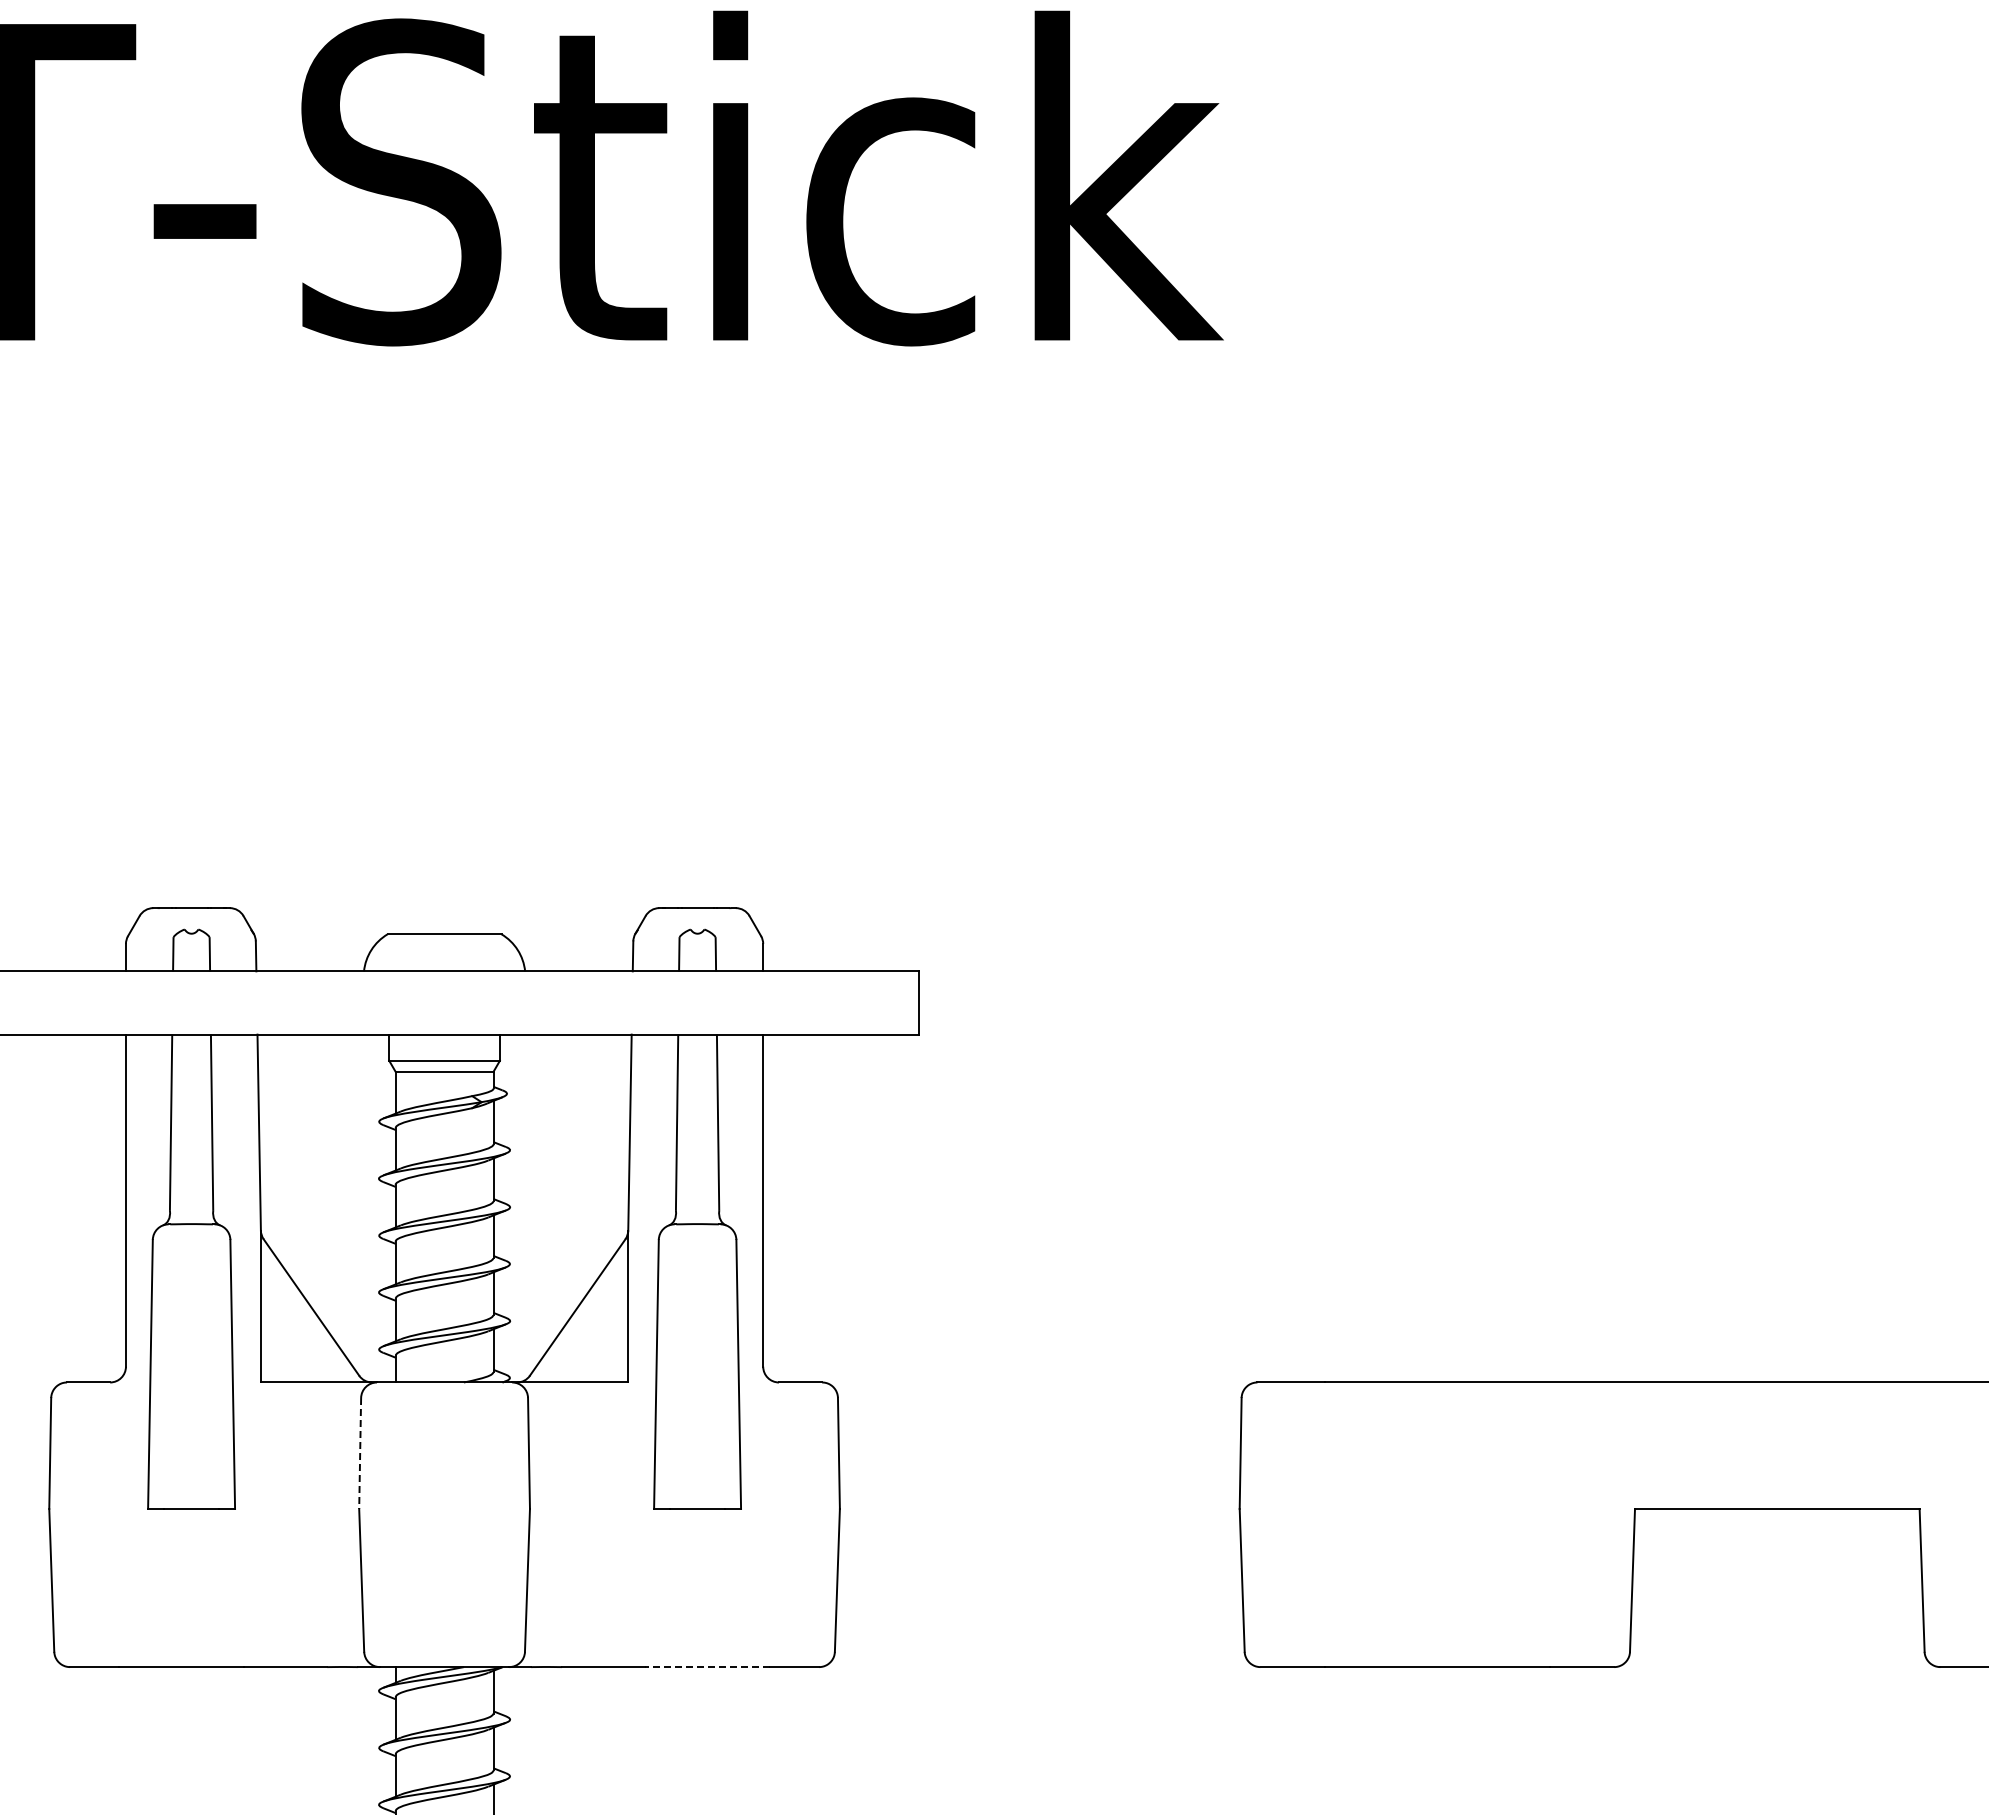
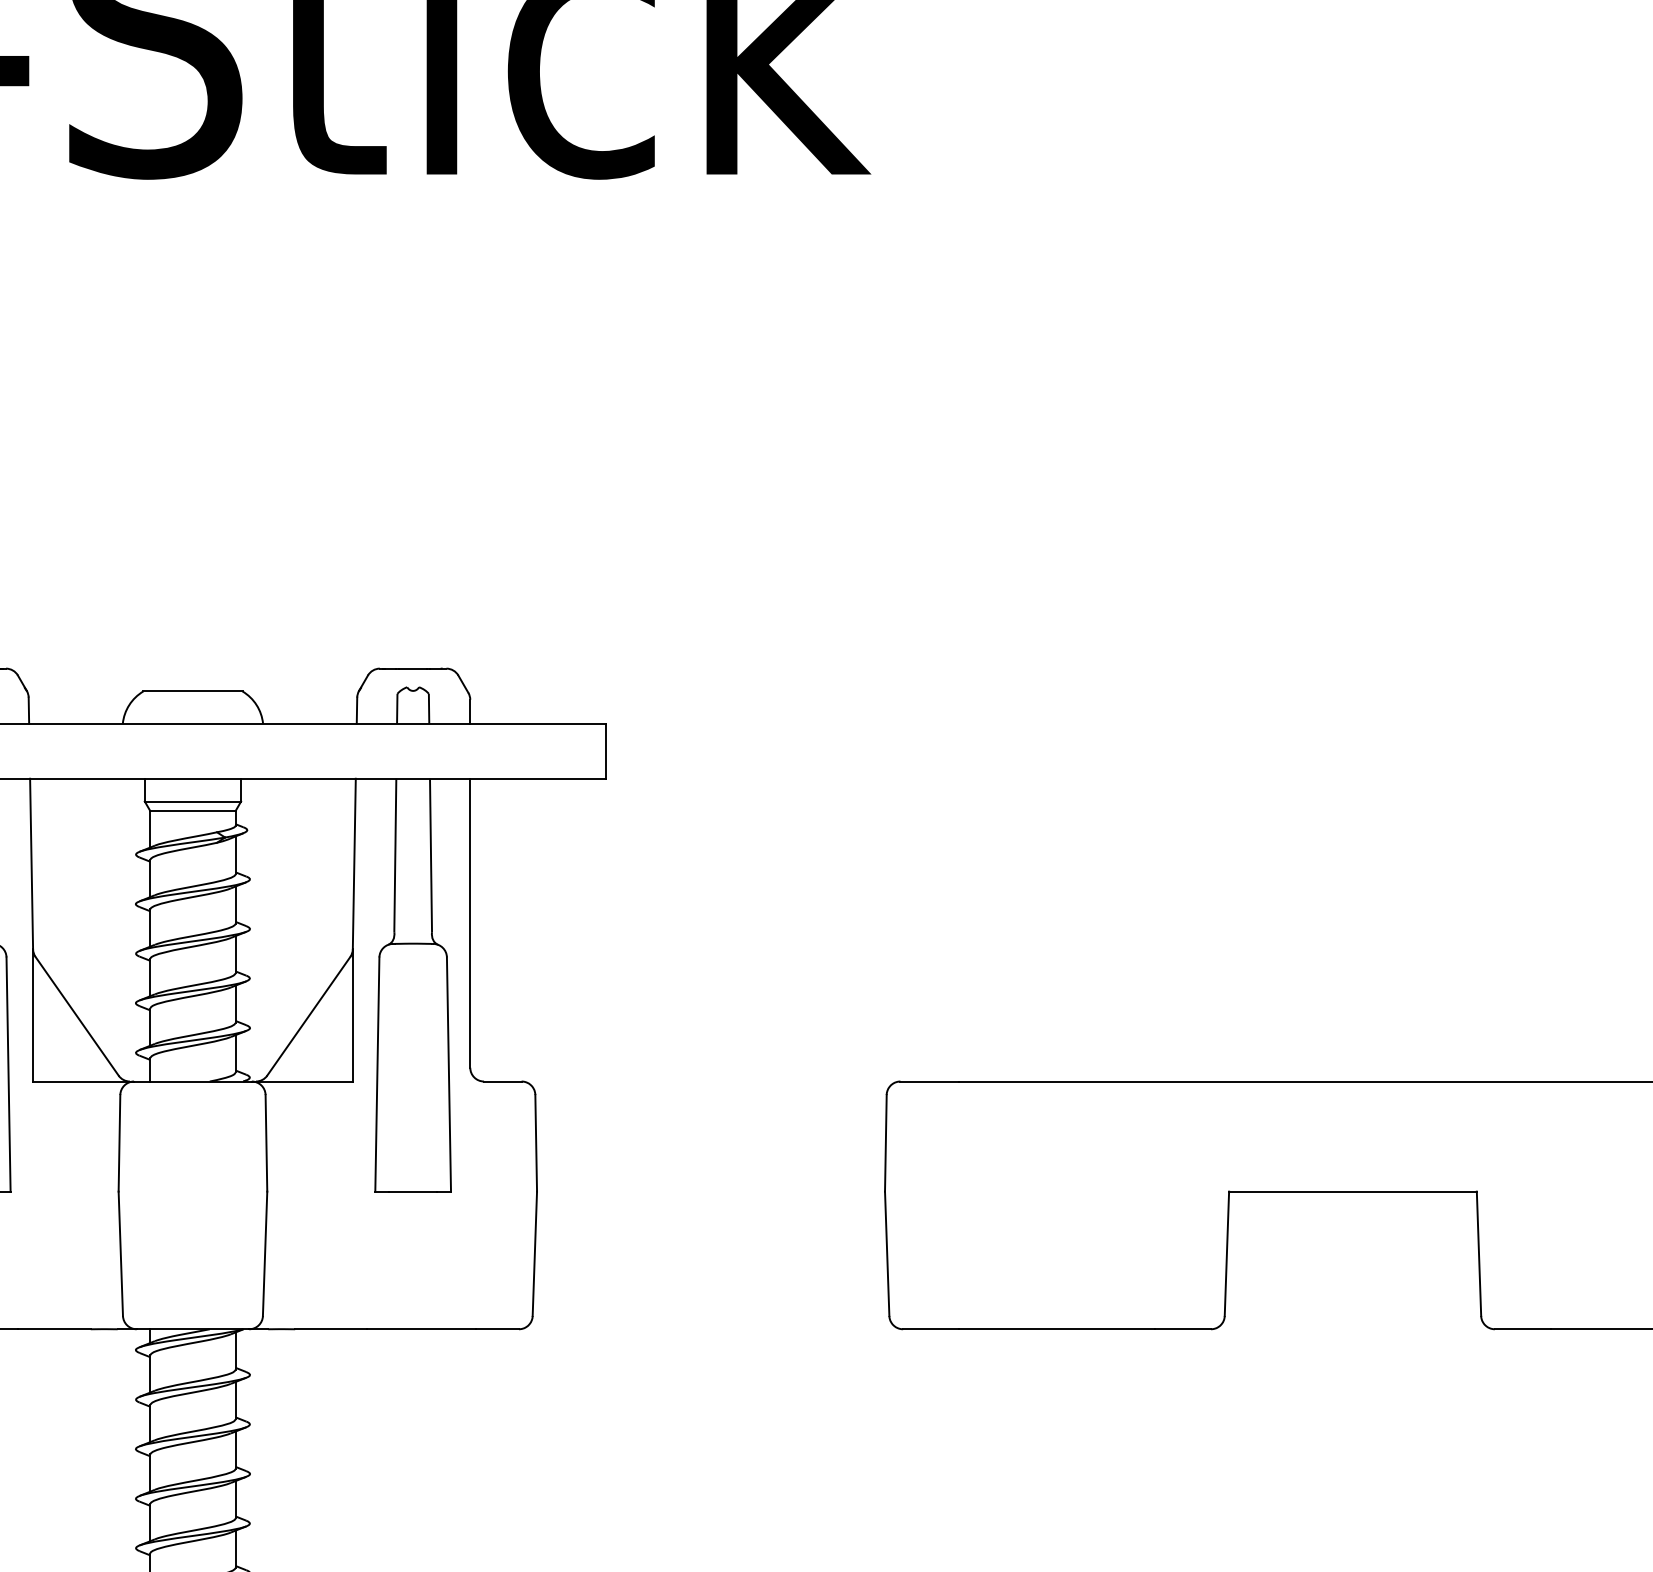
line: (360, 1454) -> (119, 1144), dashed -> solid
line: (707, 1667) -> (421, 1329), dashed -> solid

